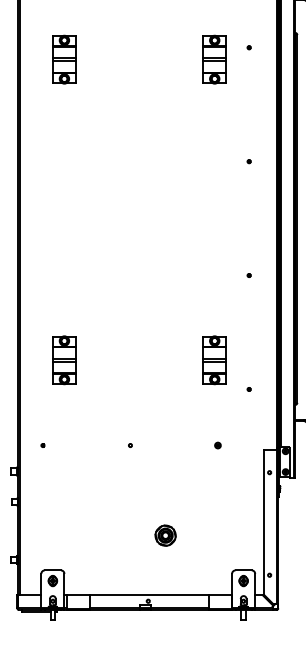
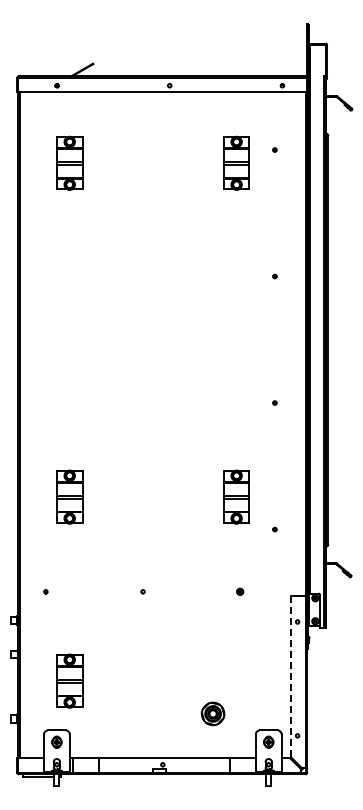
line: (264, 521) -> (291, 676), solid -> dashed
part: (64, 525) -> (69, 680), added
part: (165, 535) -> (212, 713), moved

